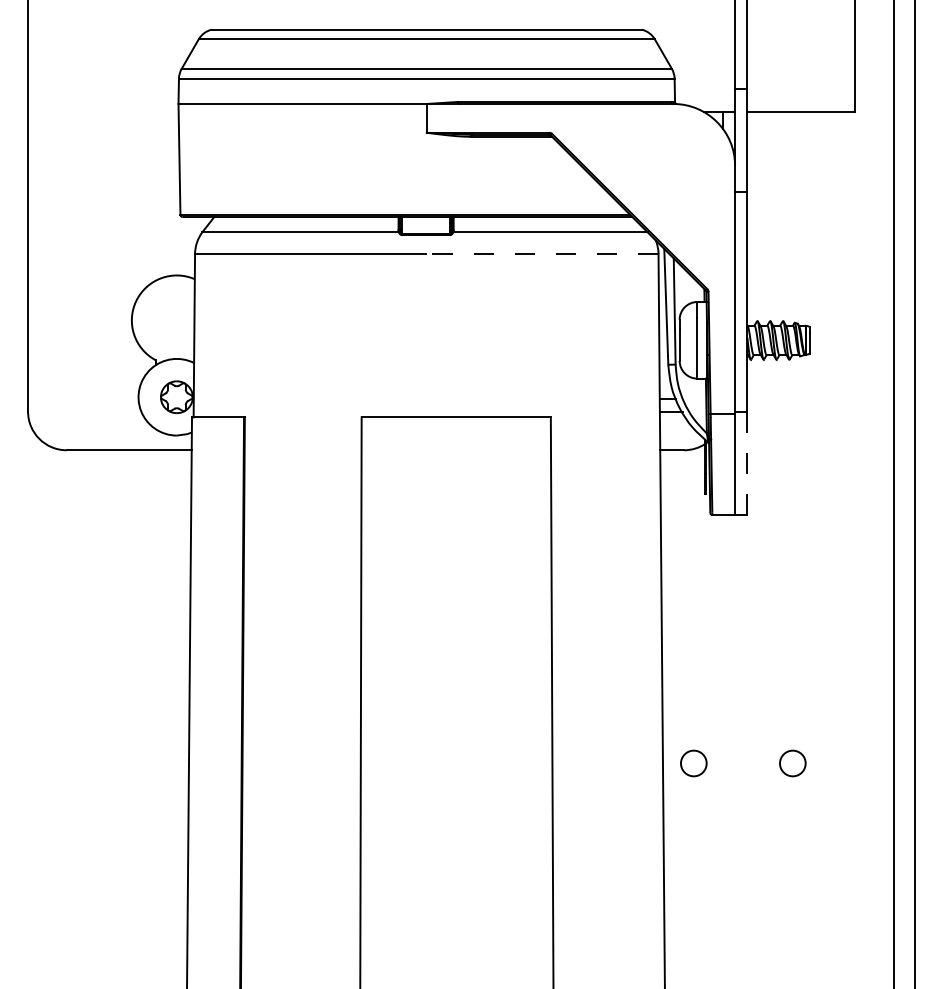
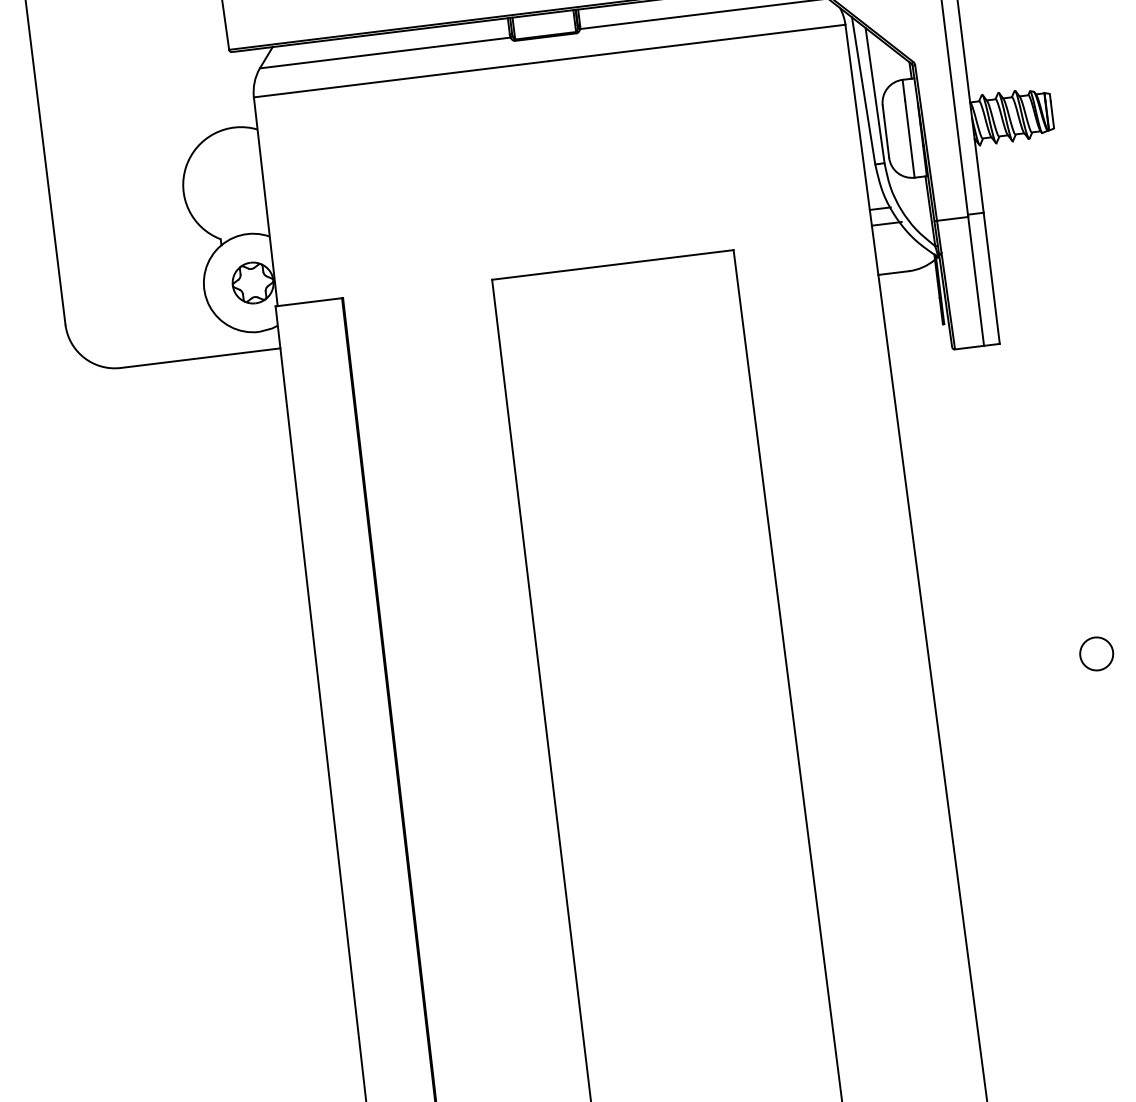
line: (541, 254) -> (696, 43), dashed -> solid
line: (747, 464) -> (991, 279), dashed -> solid
circle: (693, 763) -> (969, 669), removed

